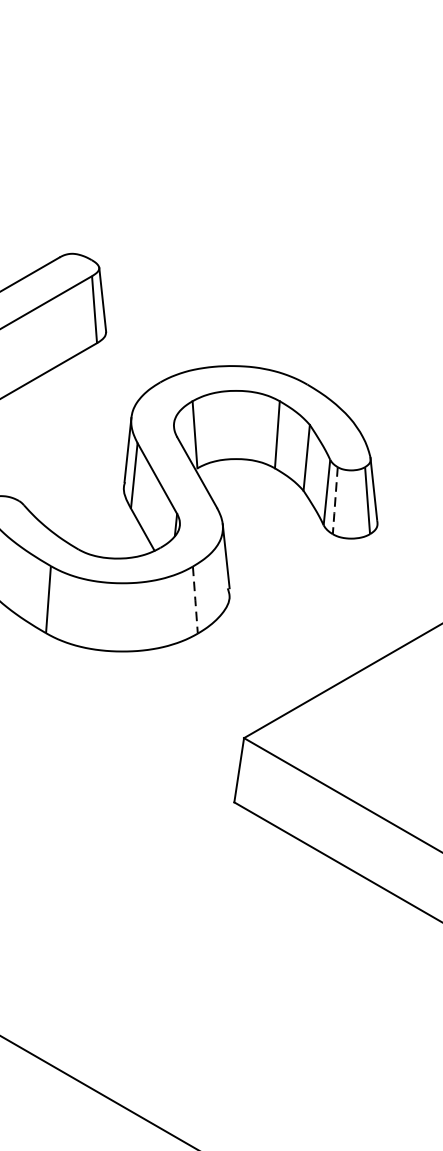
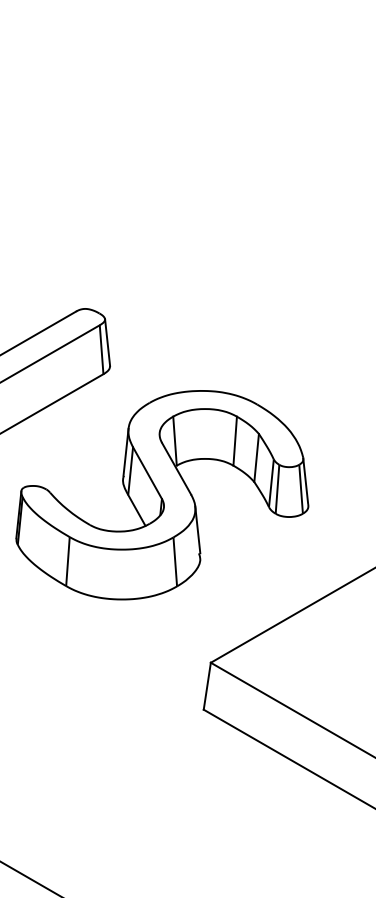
line: (335, 500) -> (277, 489), dashed -> solid
line: (195, 599) -> (175, 561), dashed -> solid

